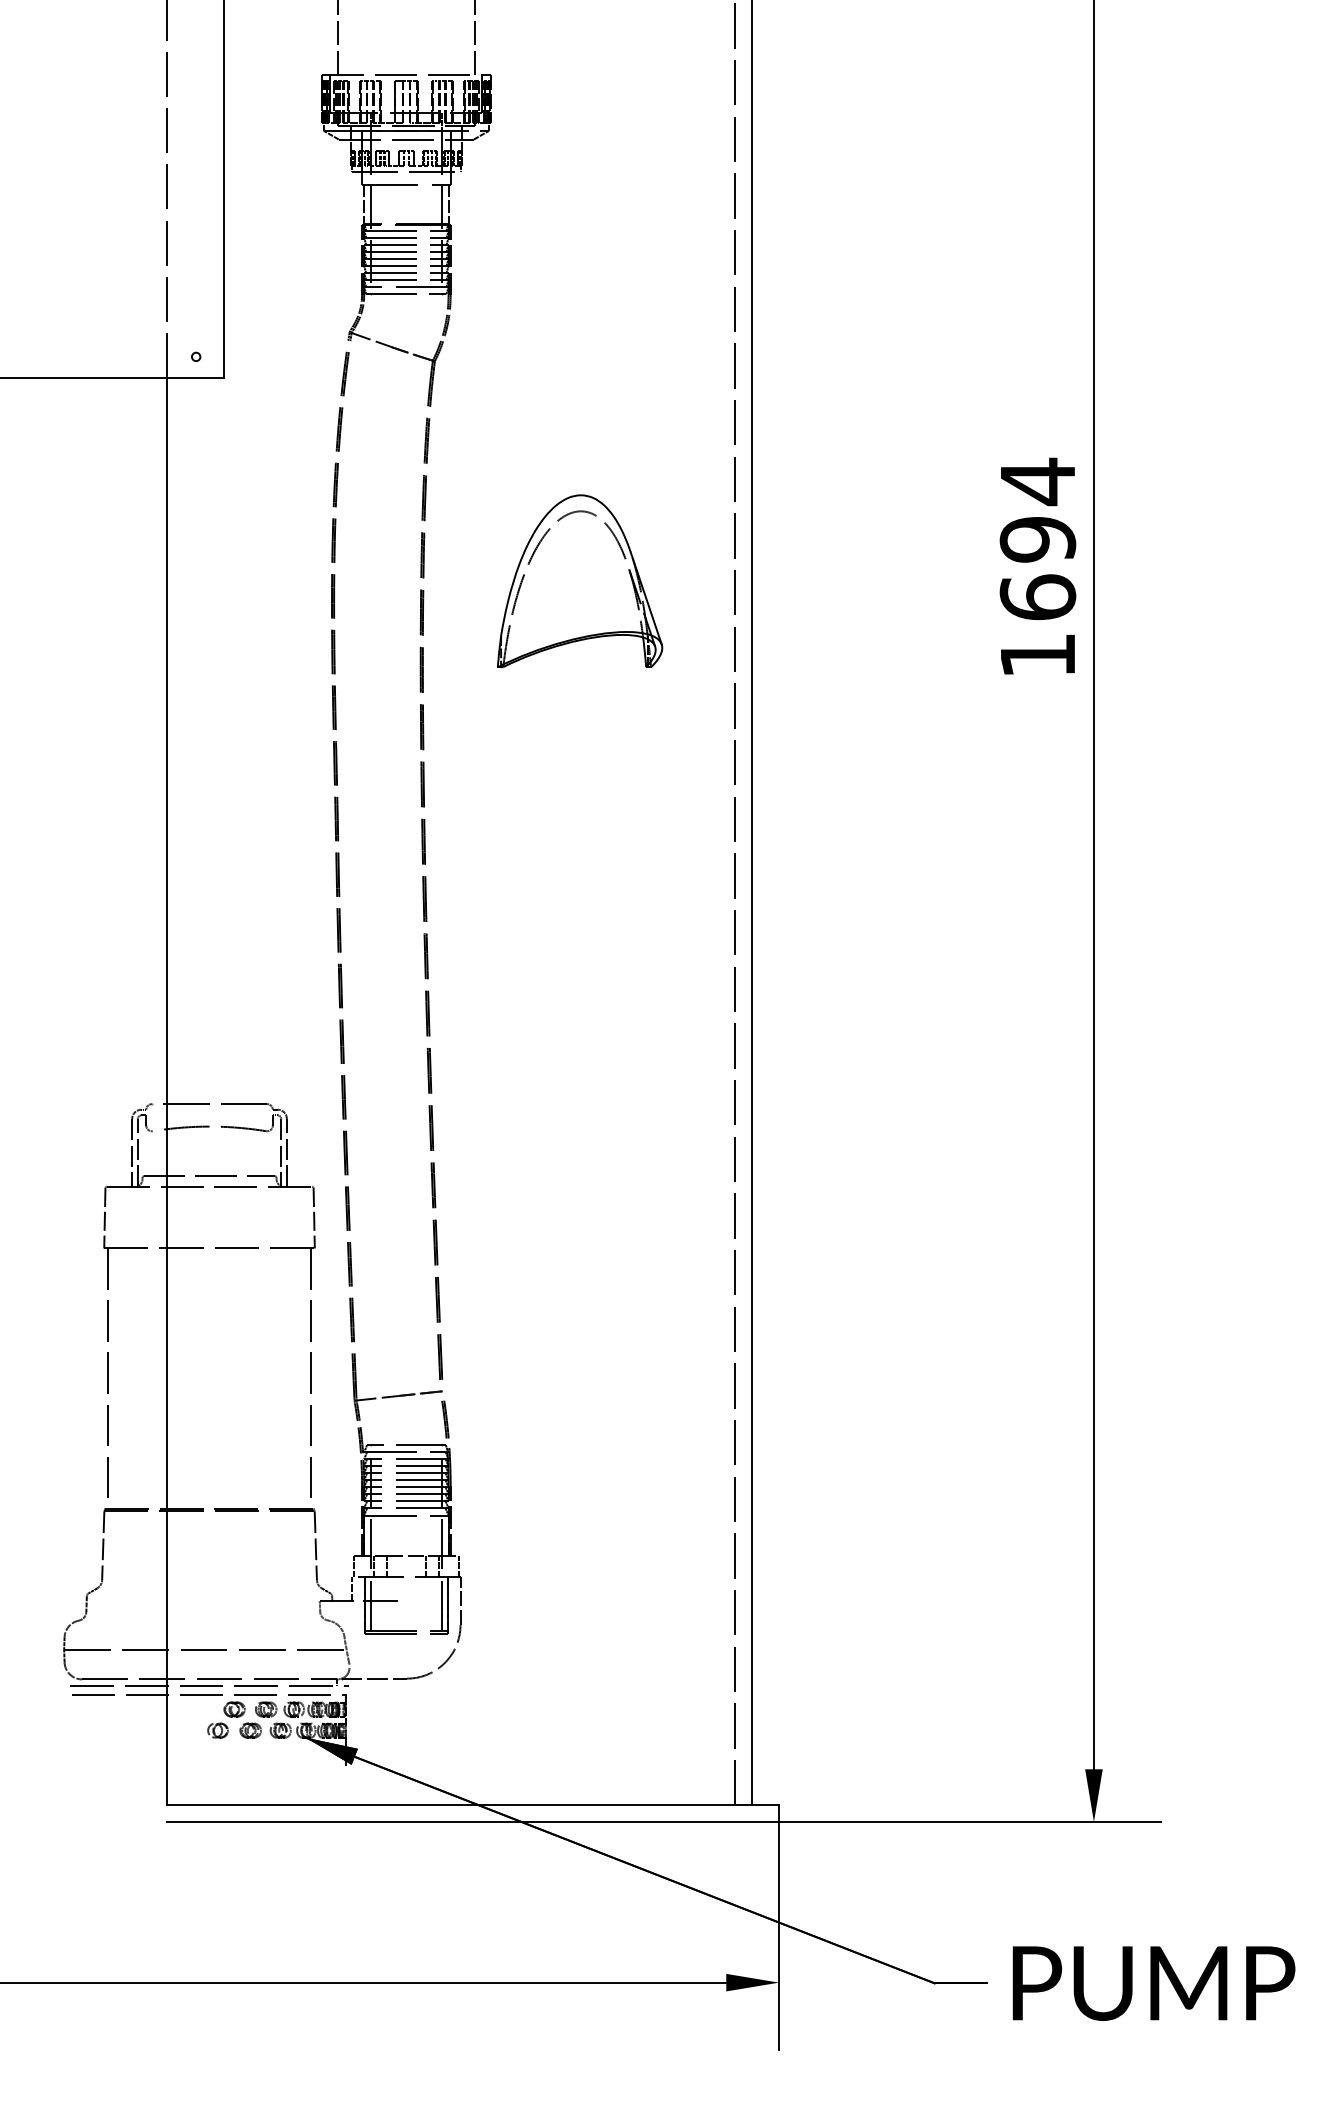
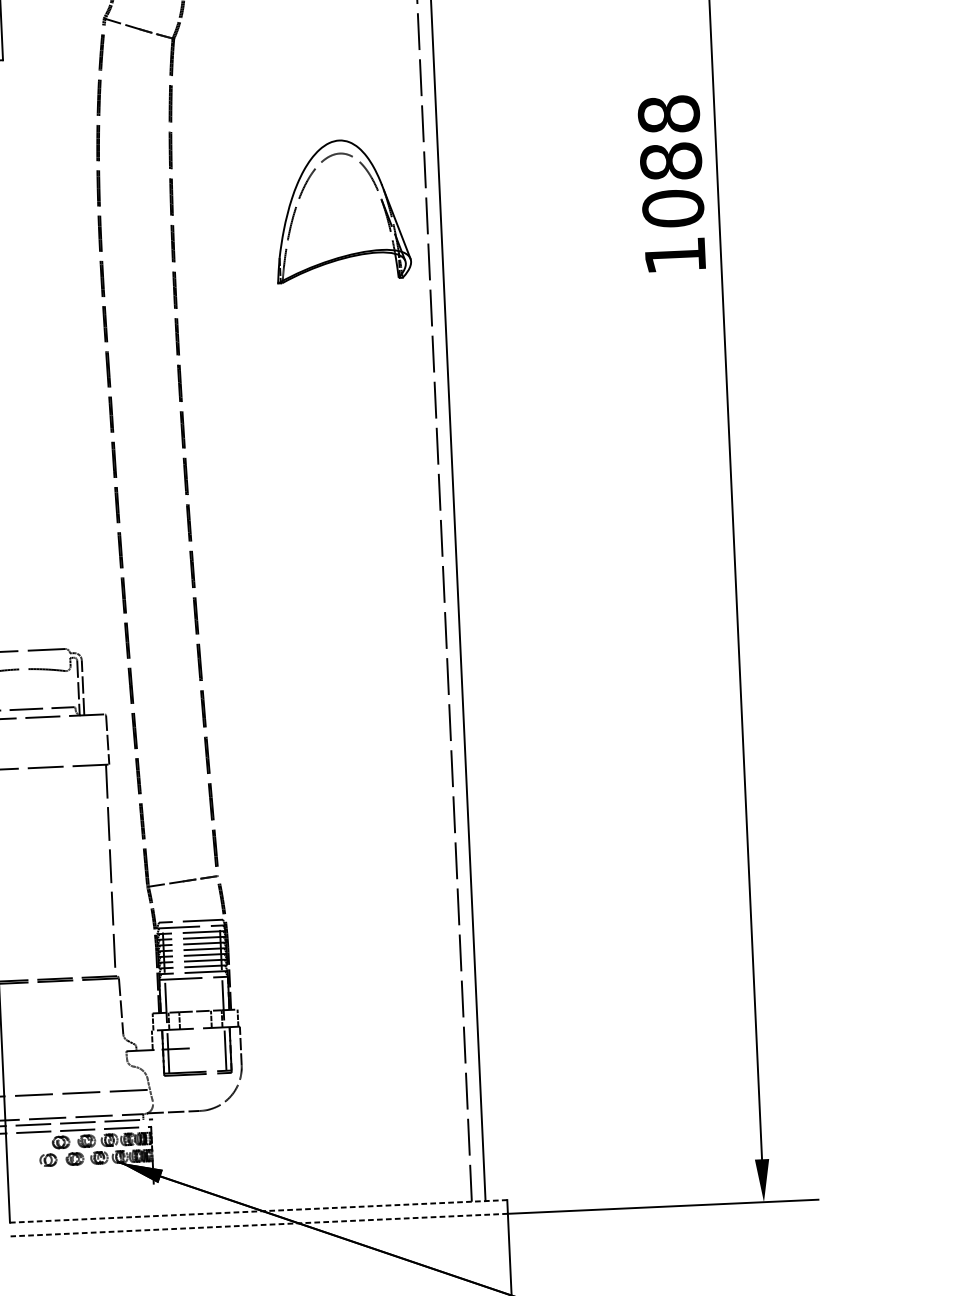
text: (1037, 538) -> (670, 160), 1694 -> 1088
part: (580, 581) -> (342, 210), moved
line: (473, 1805) -> (258, 1211), solid -> dashed
line: (473, 1822) -> (259, 1225), solid -> dashed

